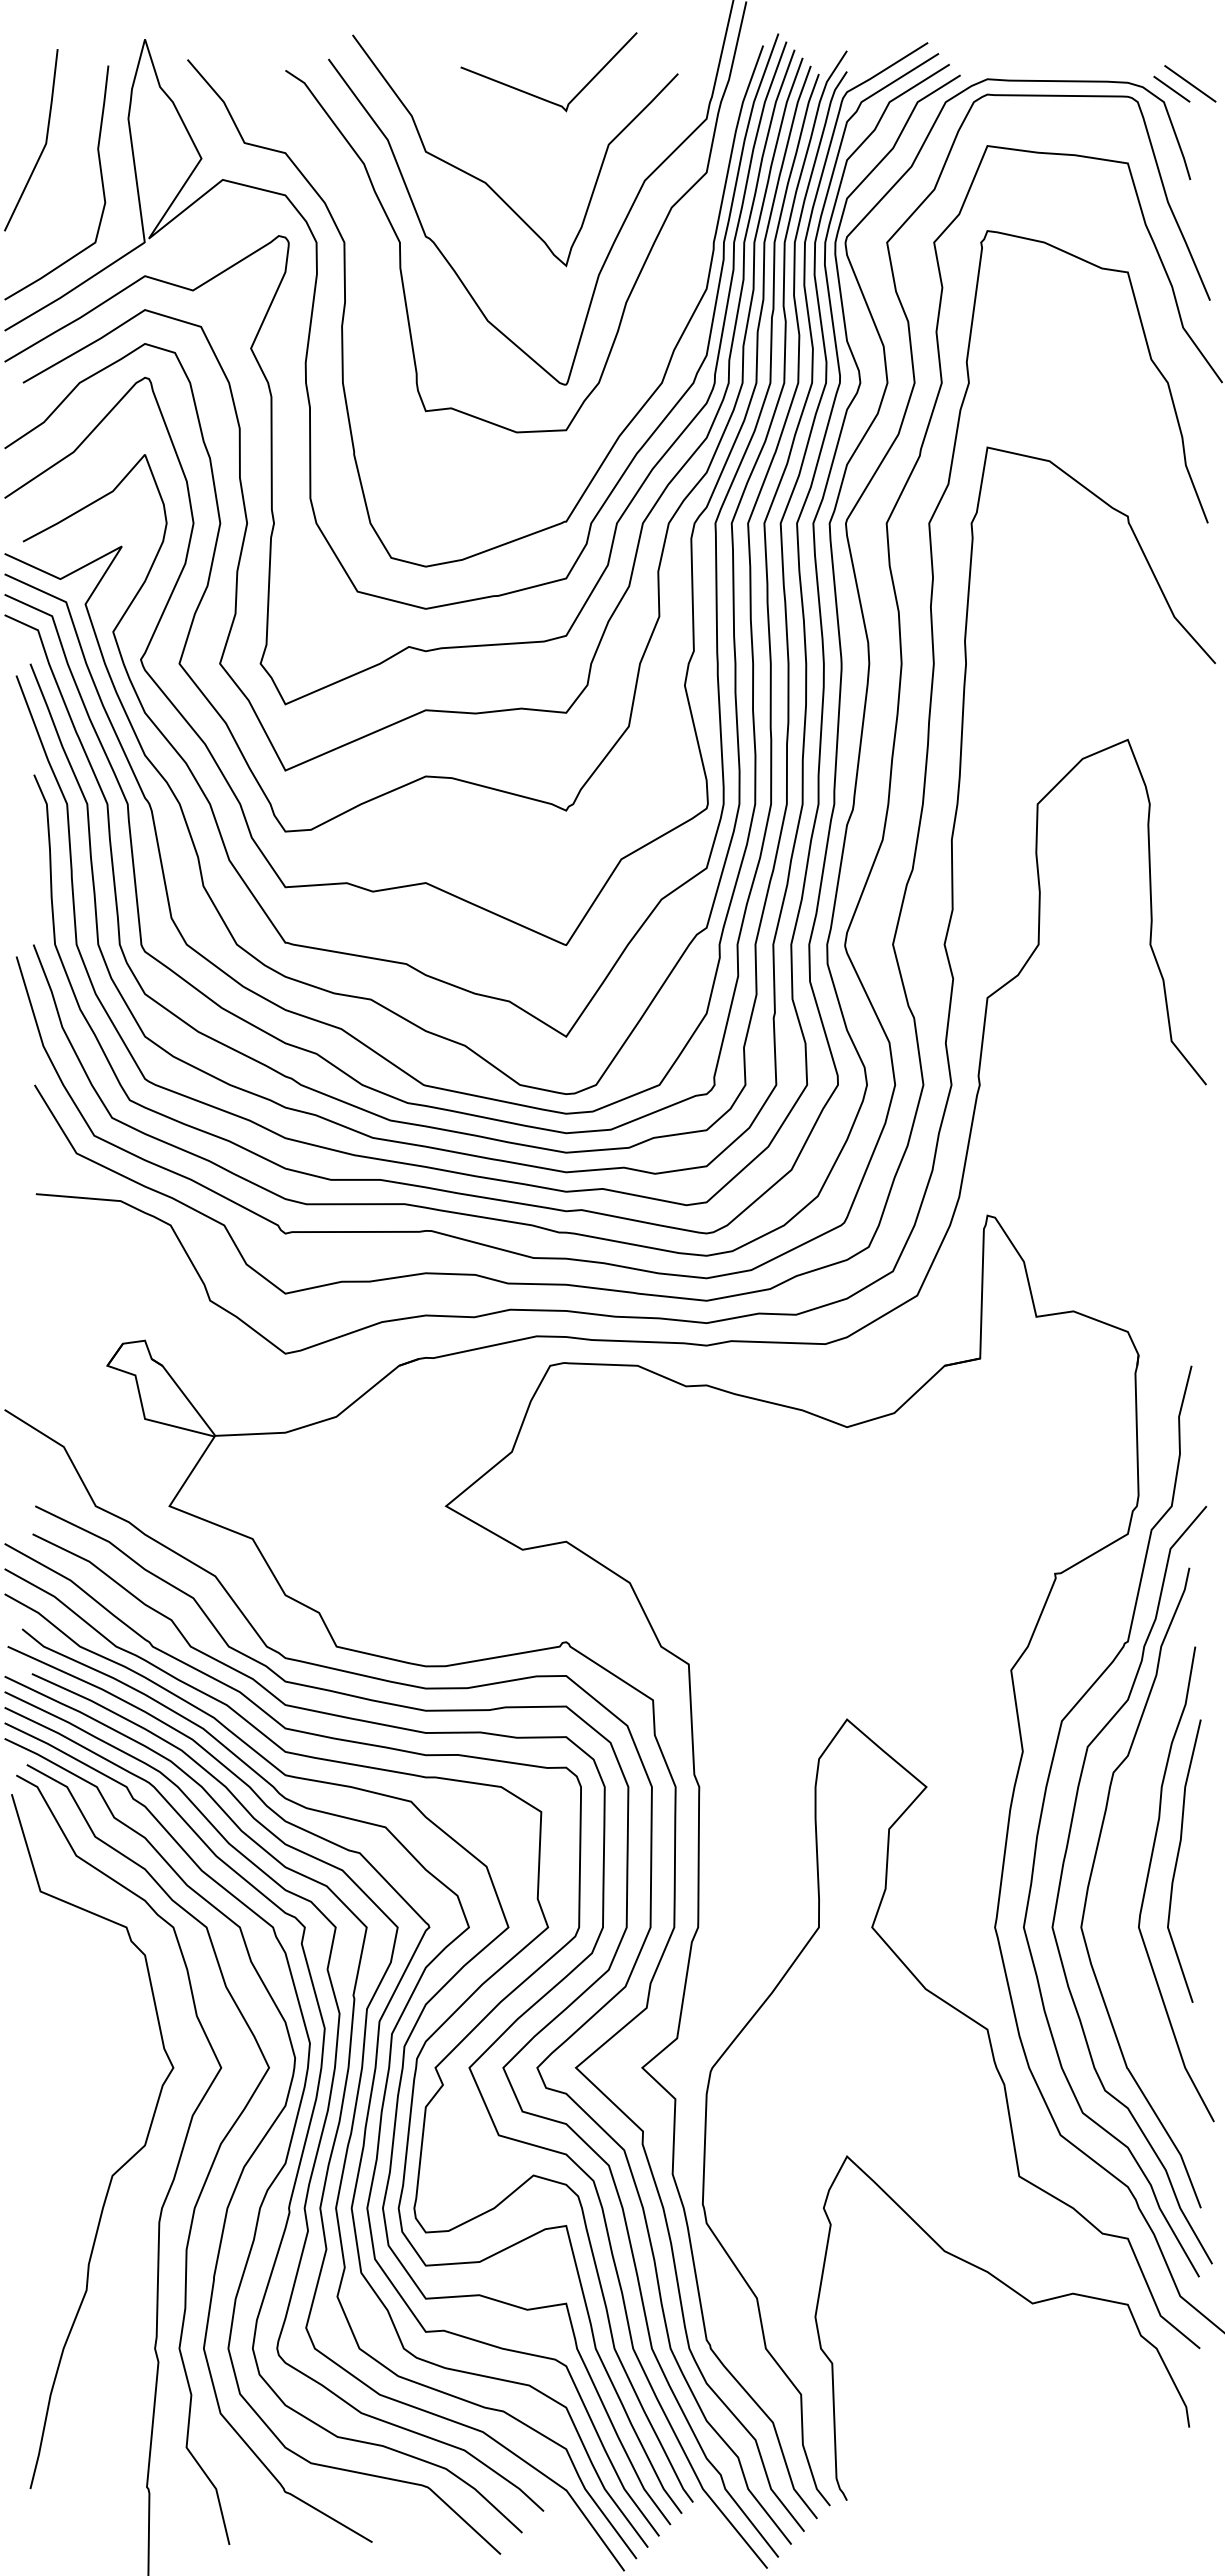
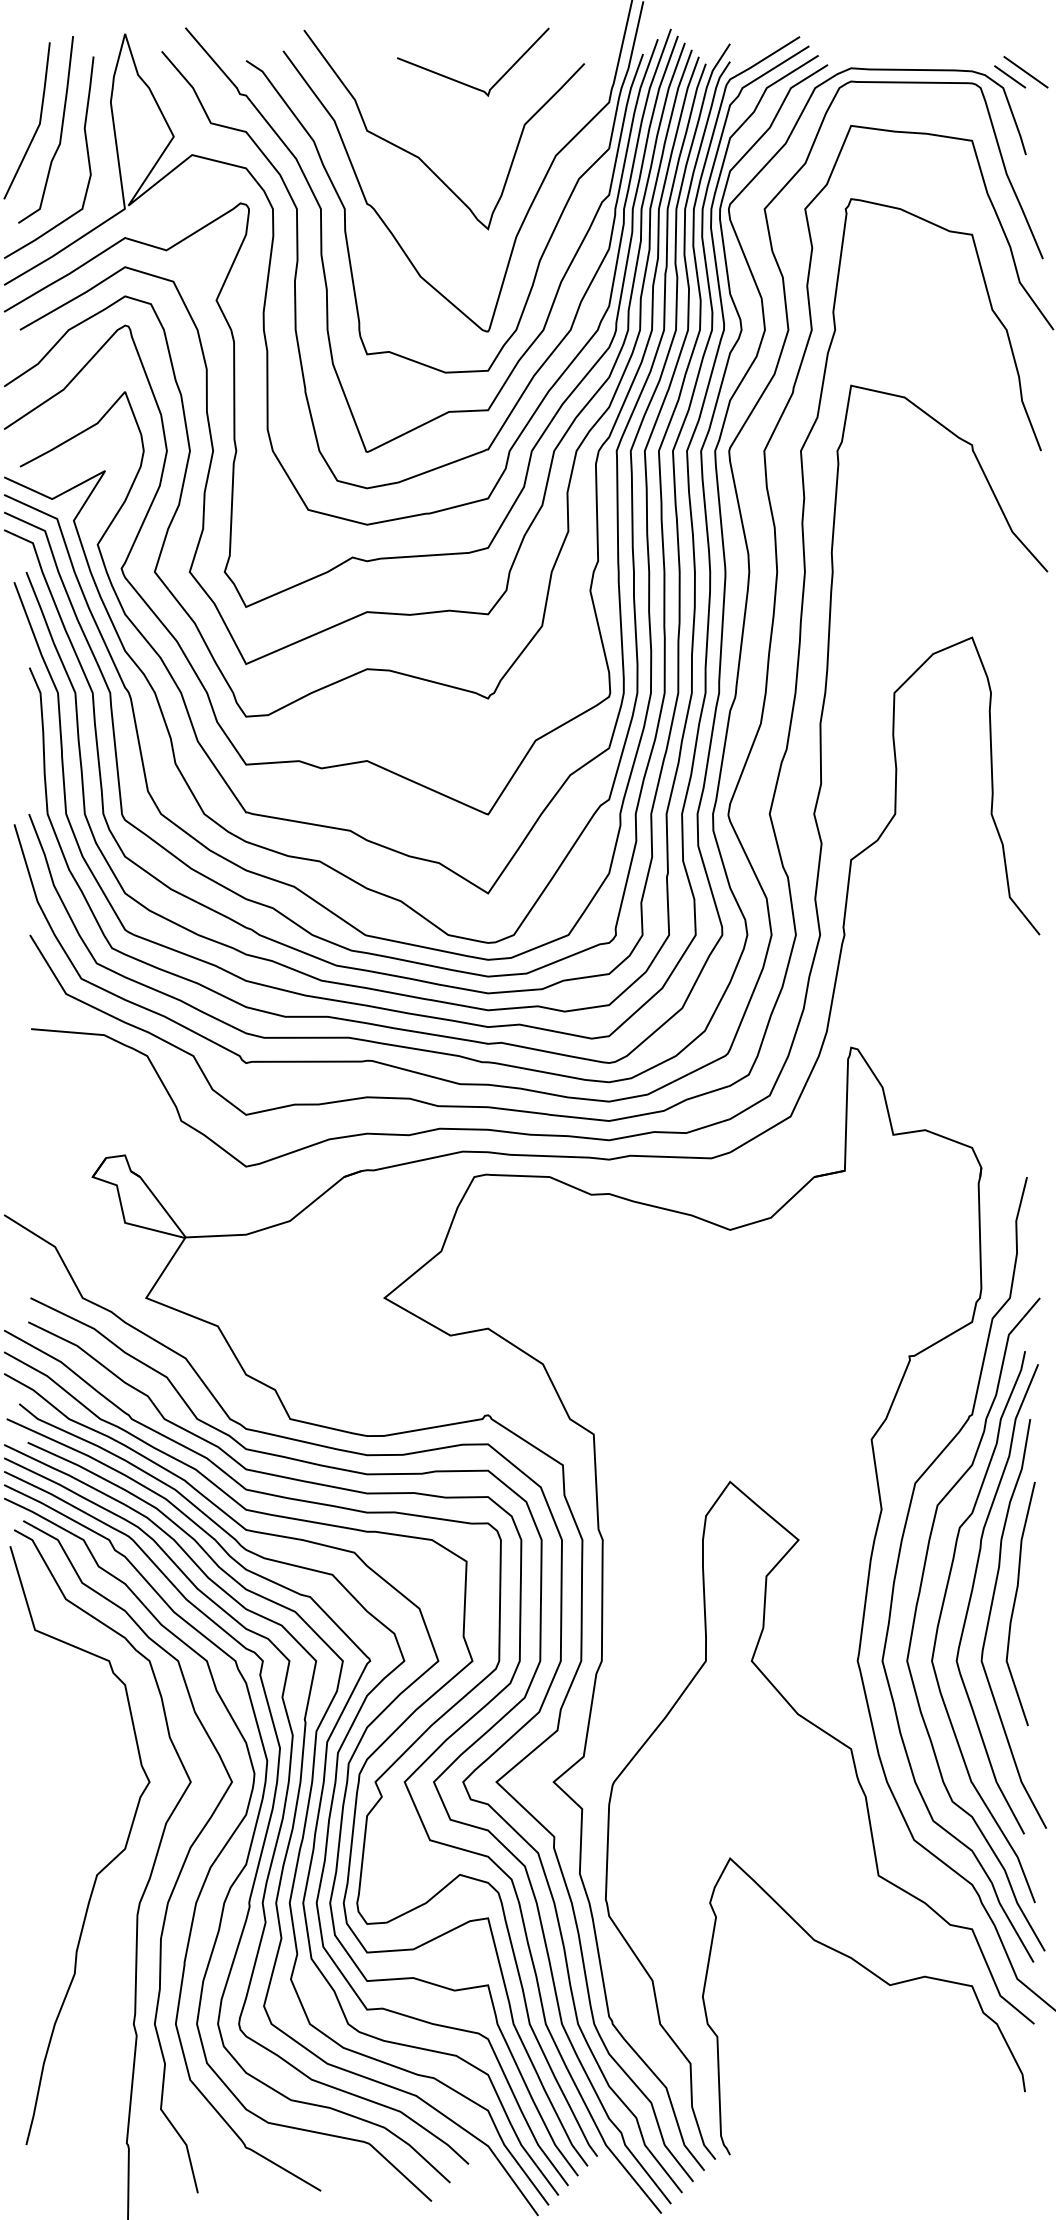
curve: (70, 150) -> (60, 129), added
curve: (373, 278) -> (322, 240), added
curve: (1128, 1848) -> (972, 1593), added

